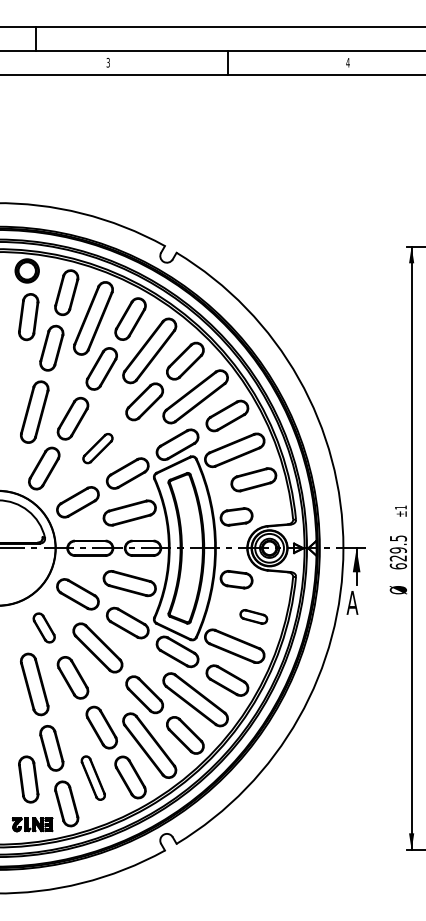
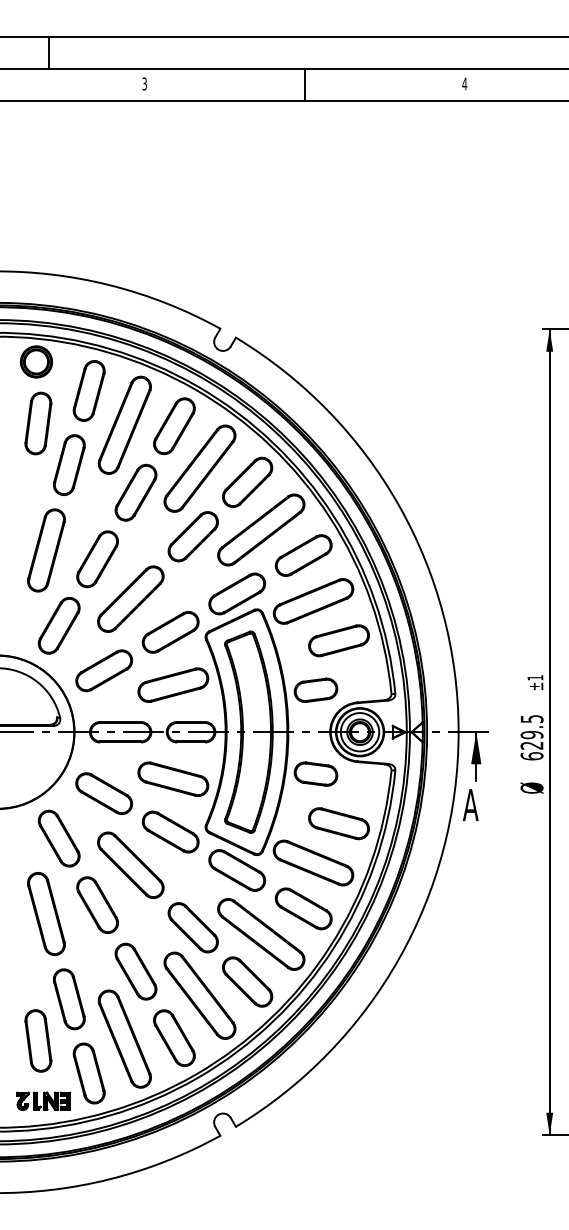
part: (97, 448) -> (130, 598), size x1.67
part: (253, 616) -> (338, 823), size x1.67
part: (43, 627) -> (58, 838), size x1.43
part: (93, 777) -> (124, 1038), size x1.67

